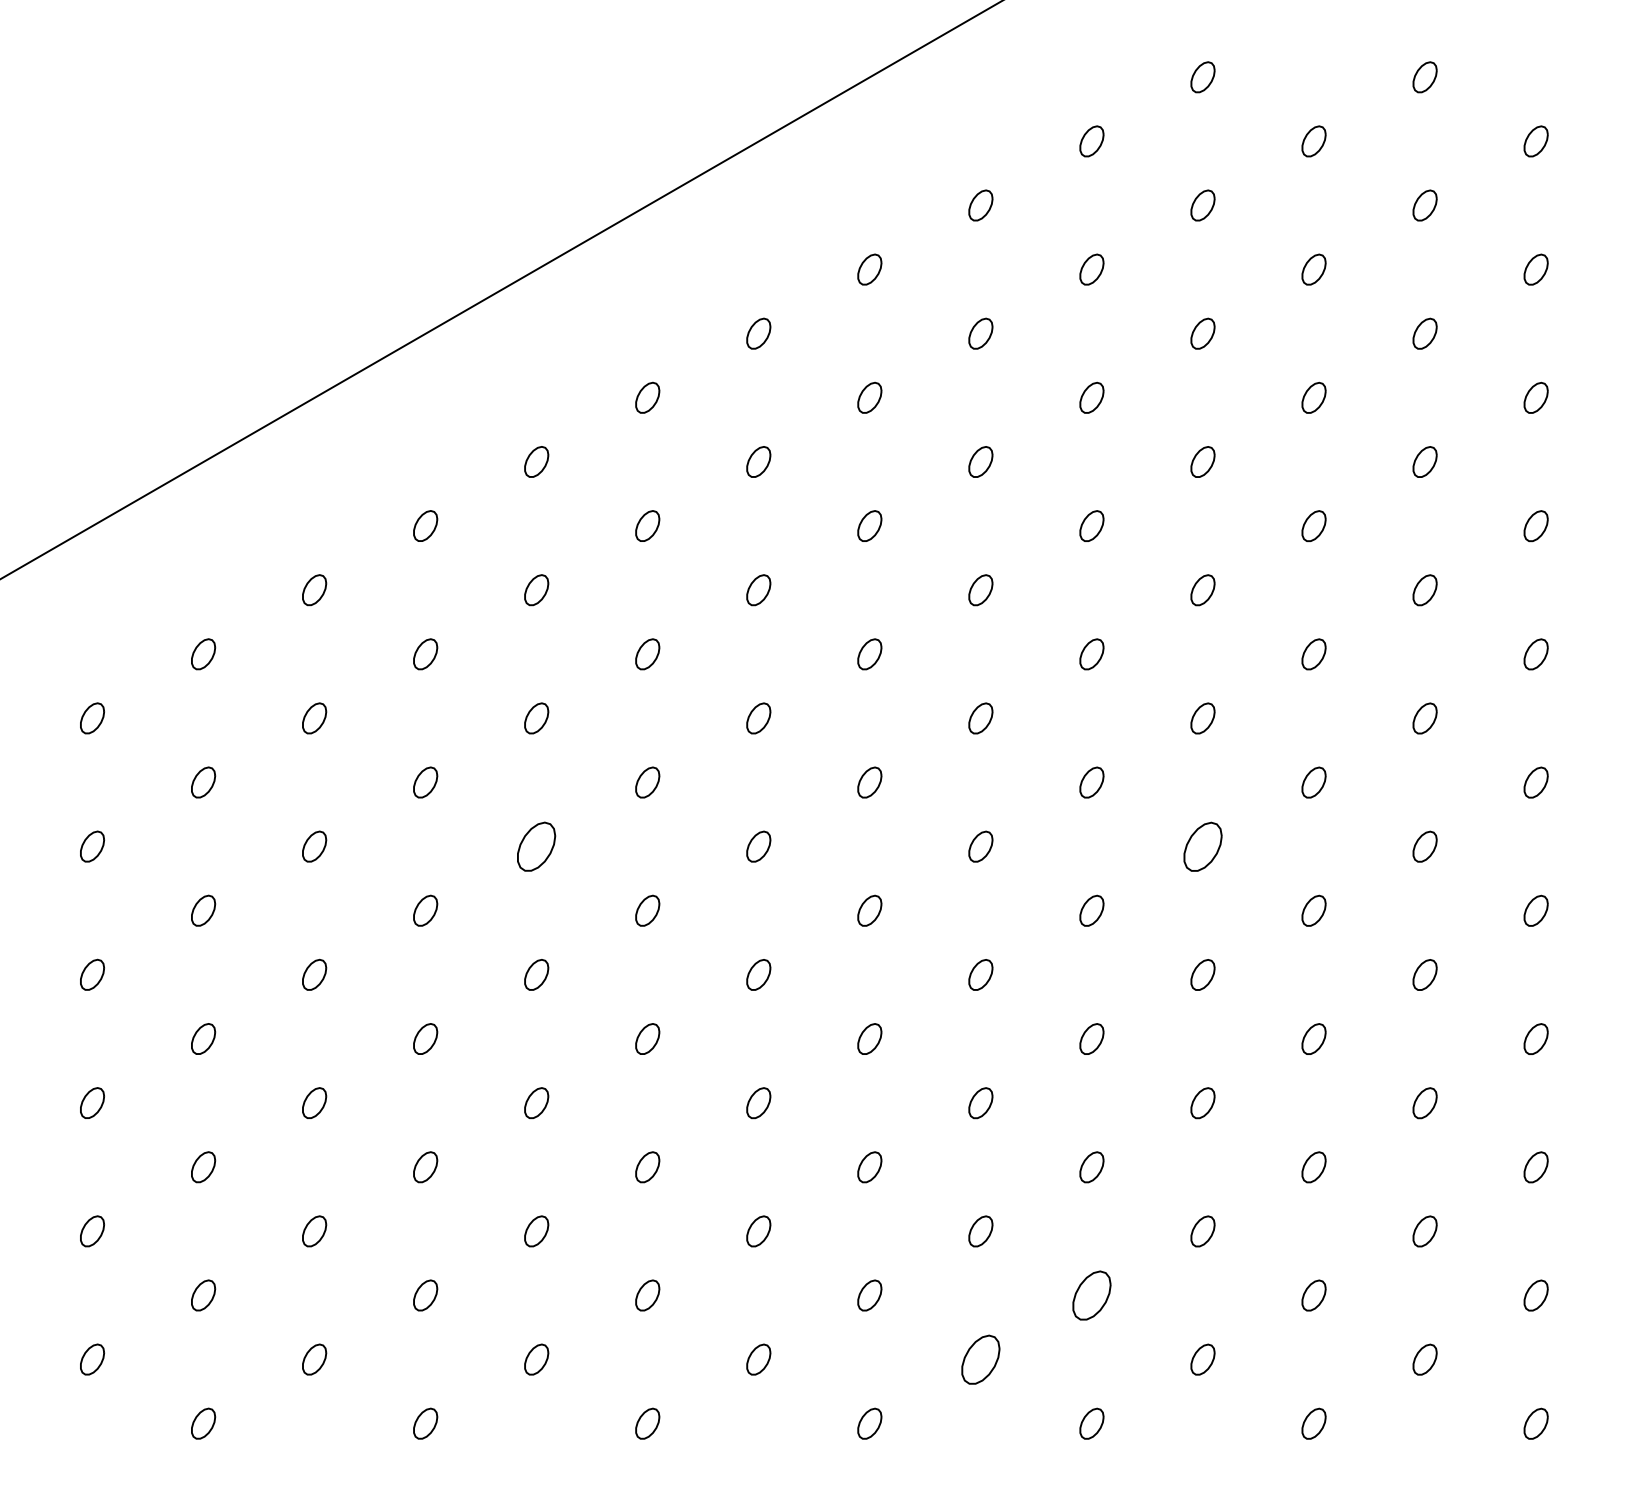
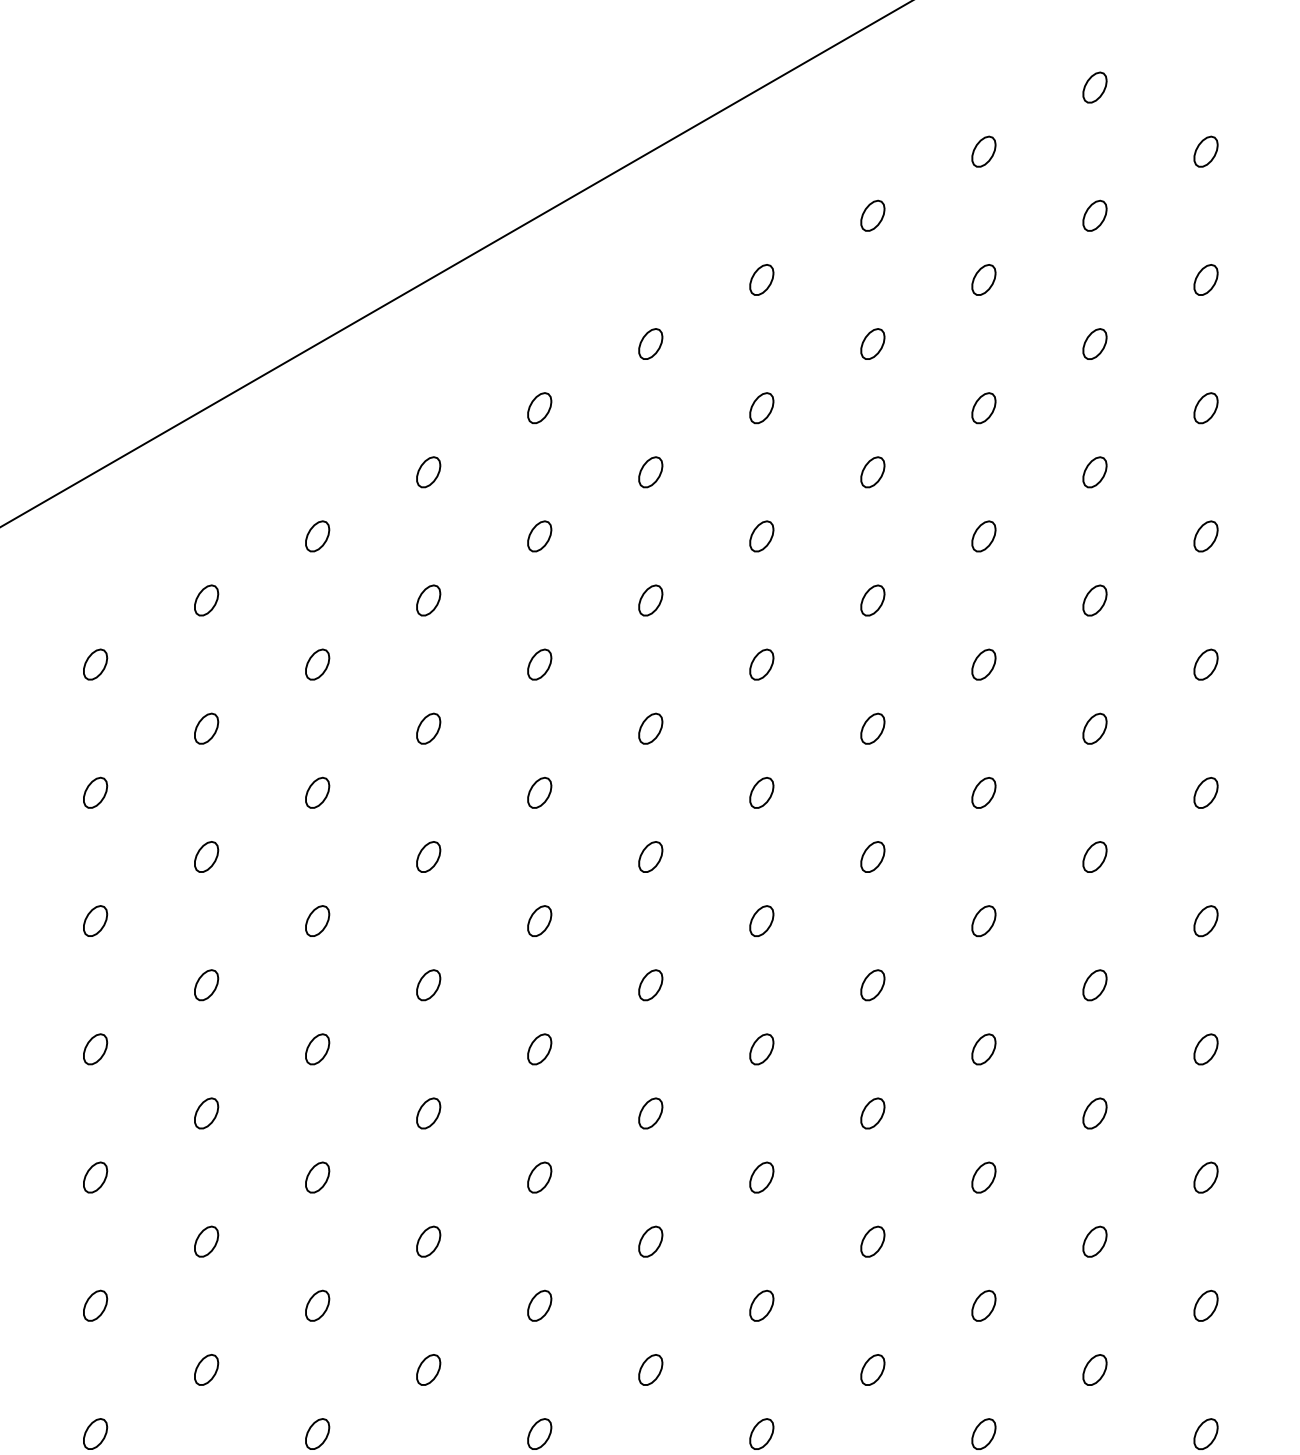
part: (536, 846) -> (428, 856), size x0.62
part: (1202, 846) -> (1094, 856), size x0.62
part: (1091, 1295) -> (983, 1305), size x0.62
part: (980, 1359) -> (872, 1369), size x0.62

